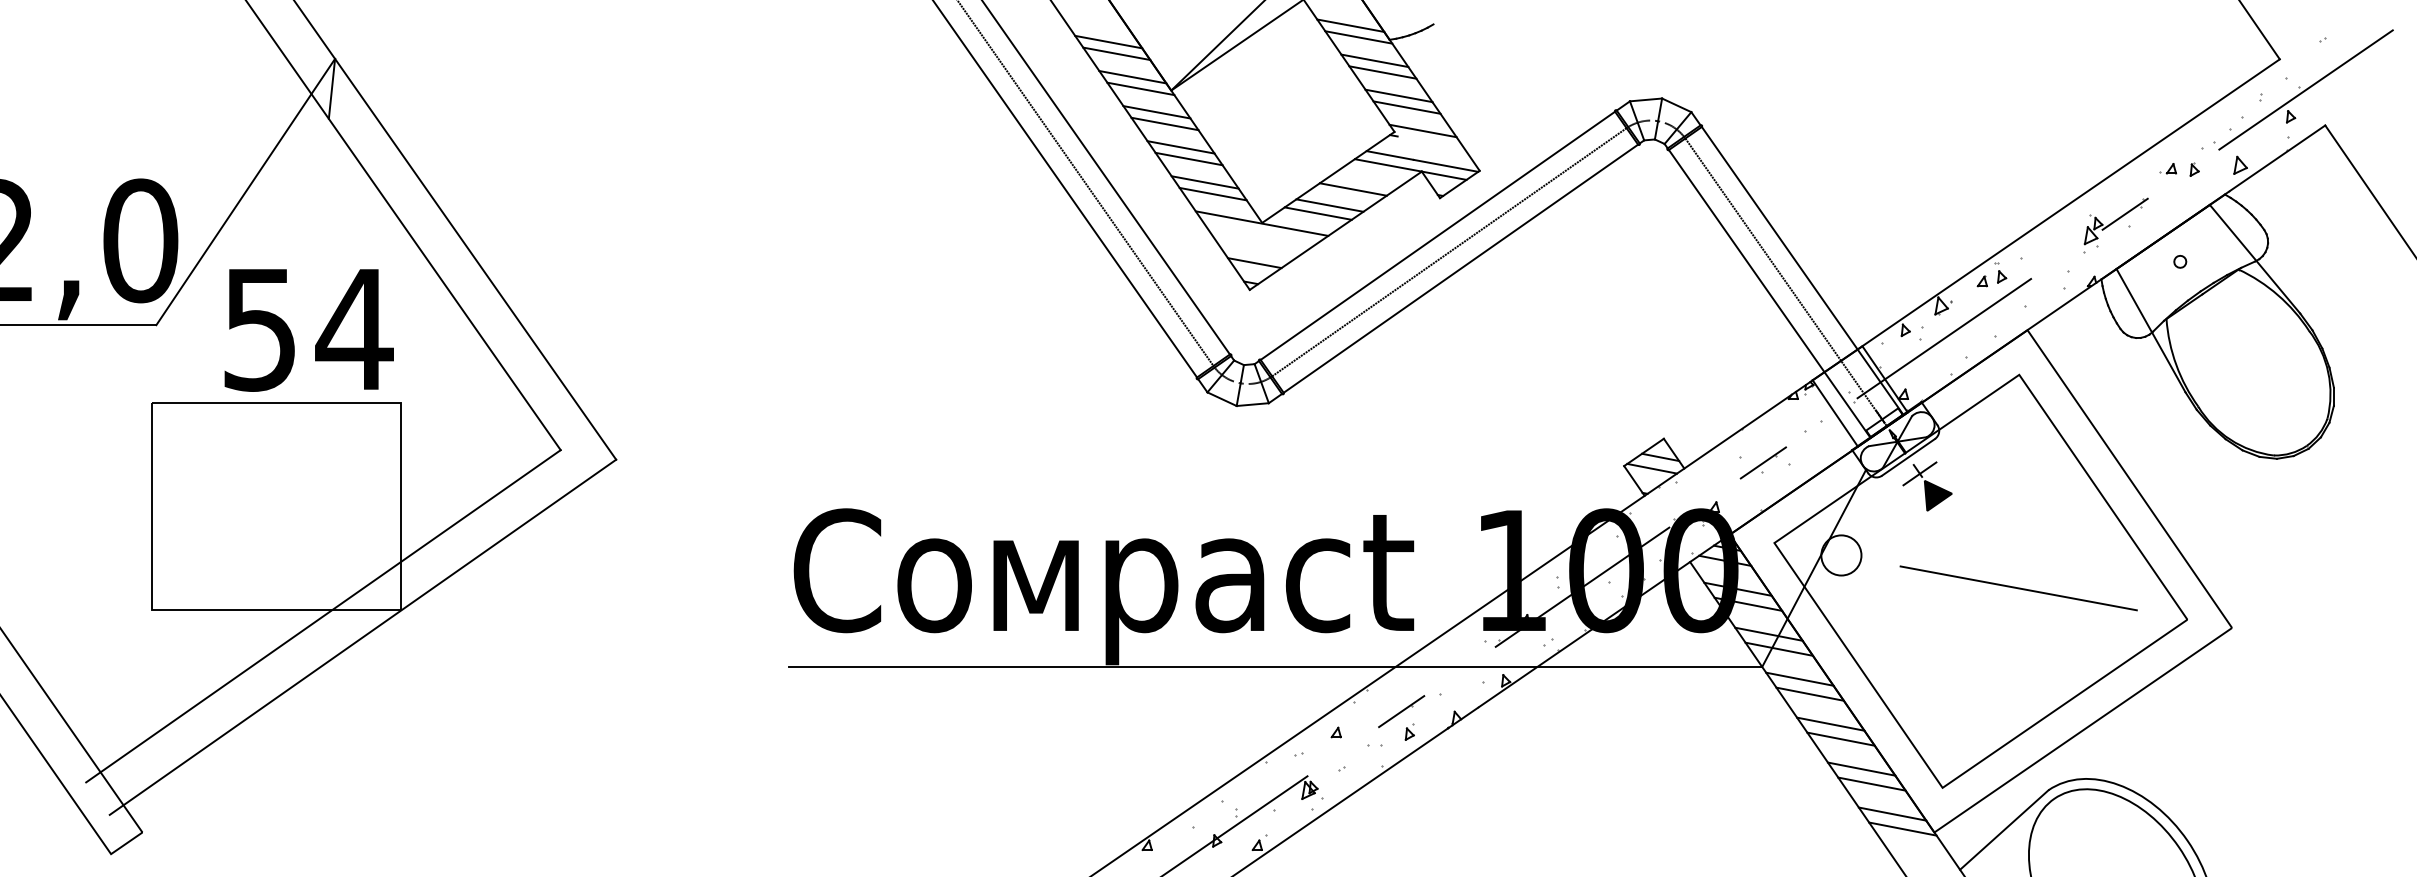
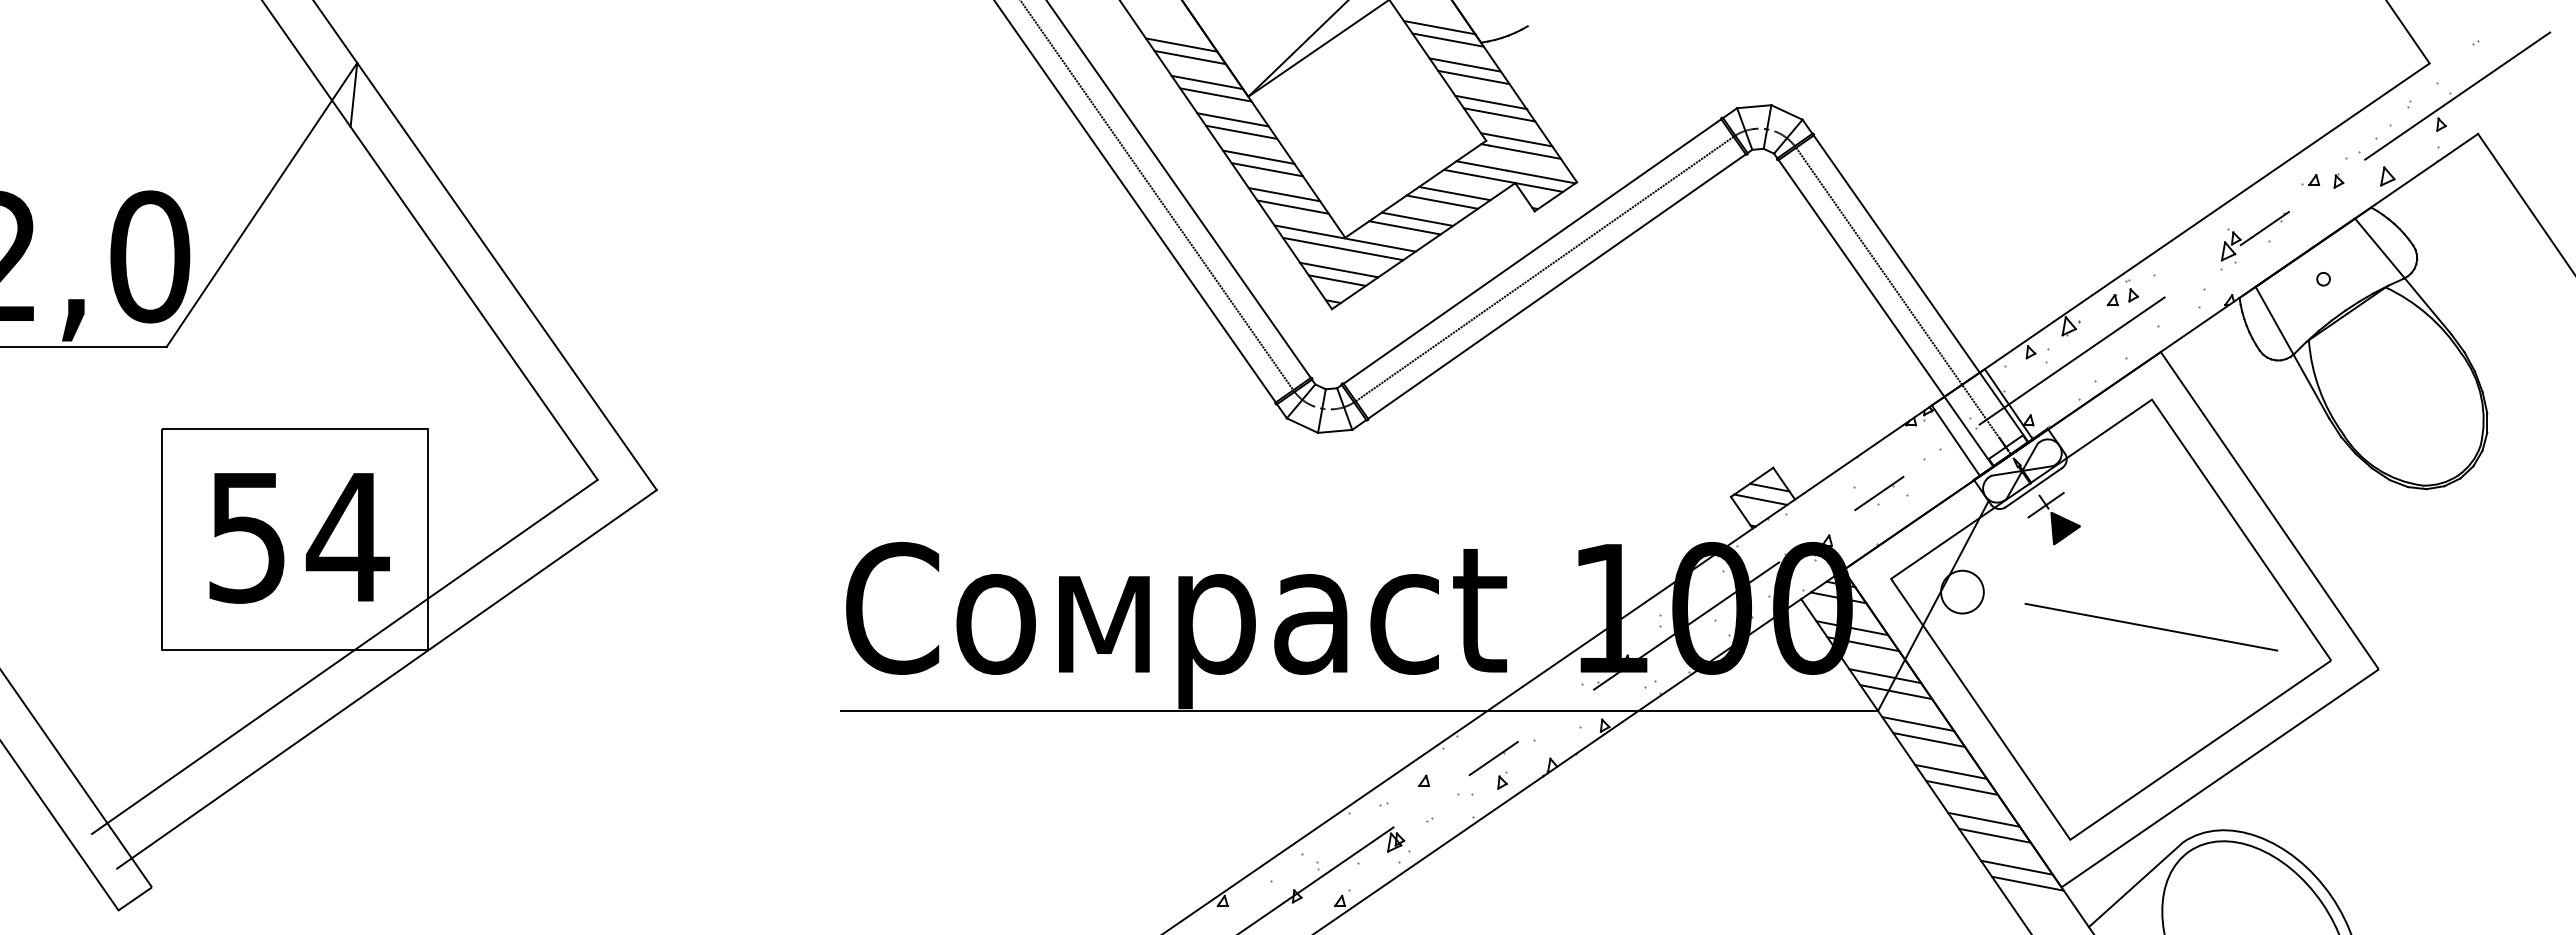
line: (1430, 141) -> (1524, 151), added
line: (1364, 181) -> (1454, 193), added
line: (1260, 232) -> (1343, 248), added
line: (1256, 252) -> (1339, 269), added
text: (309, 330) -> (299, 538), moved

